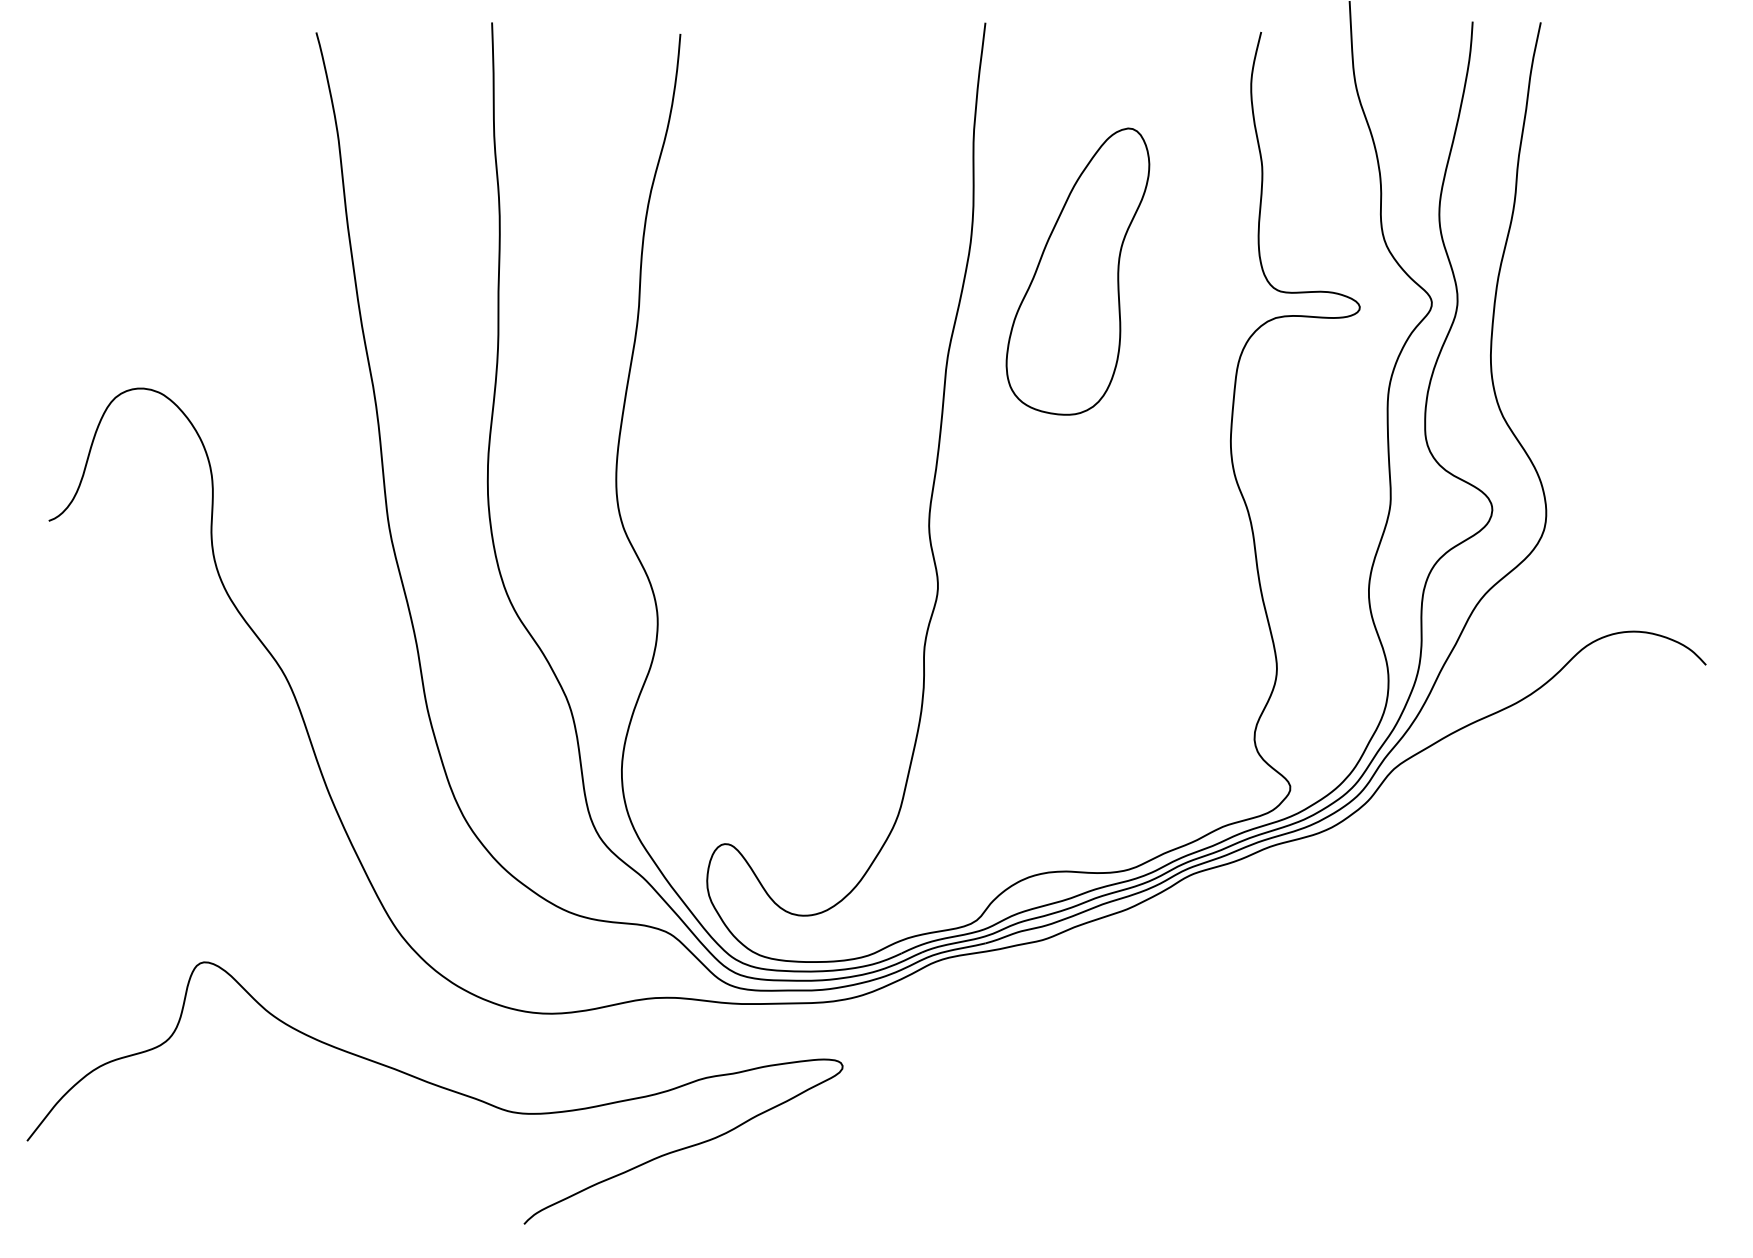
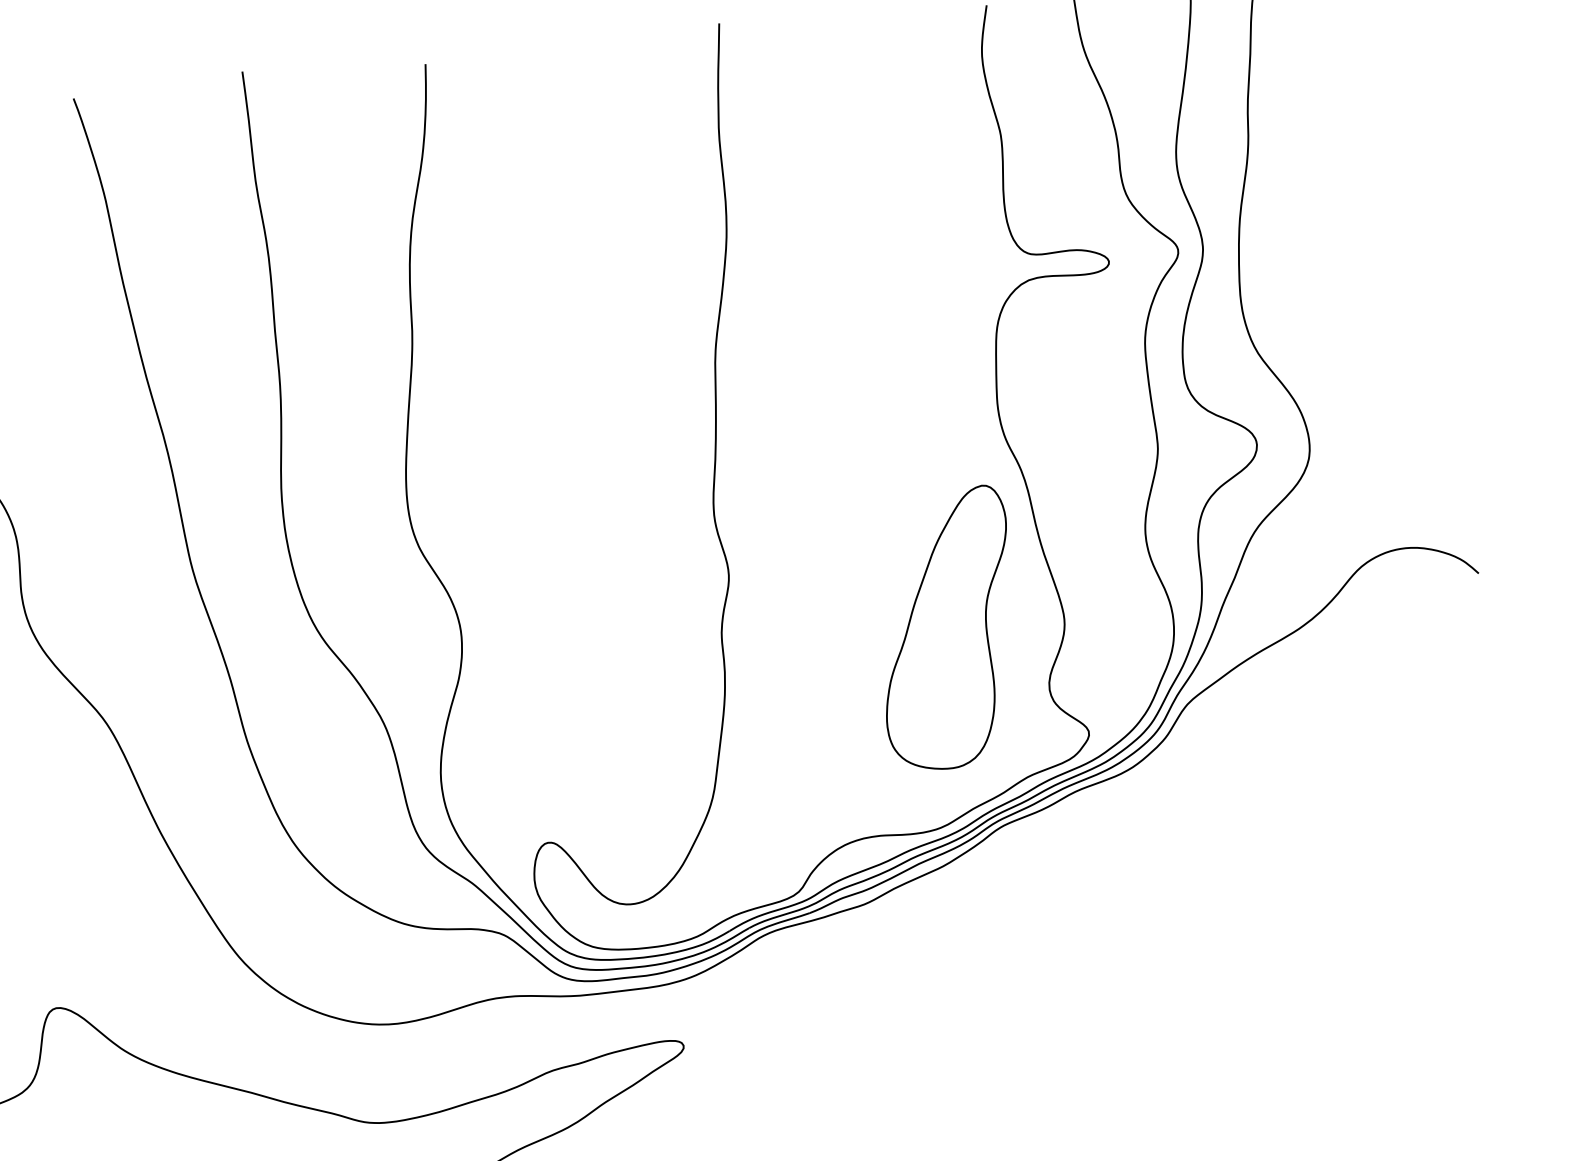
part: (1077, 271) -> (946, 628), moved

